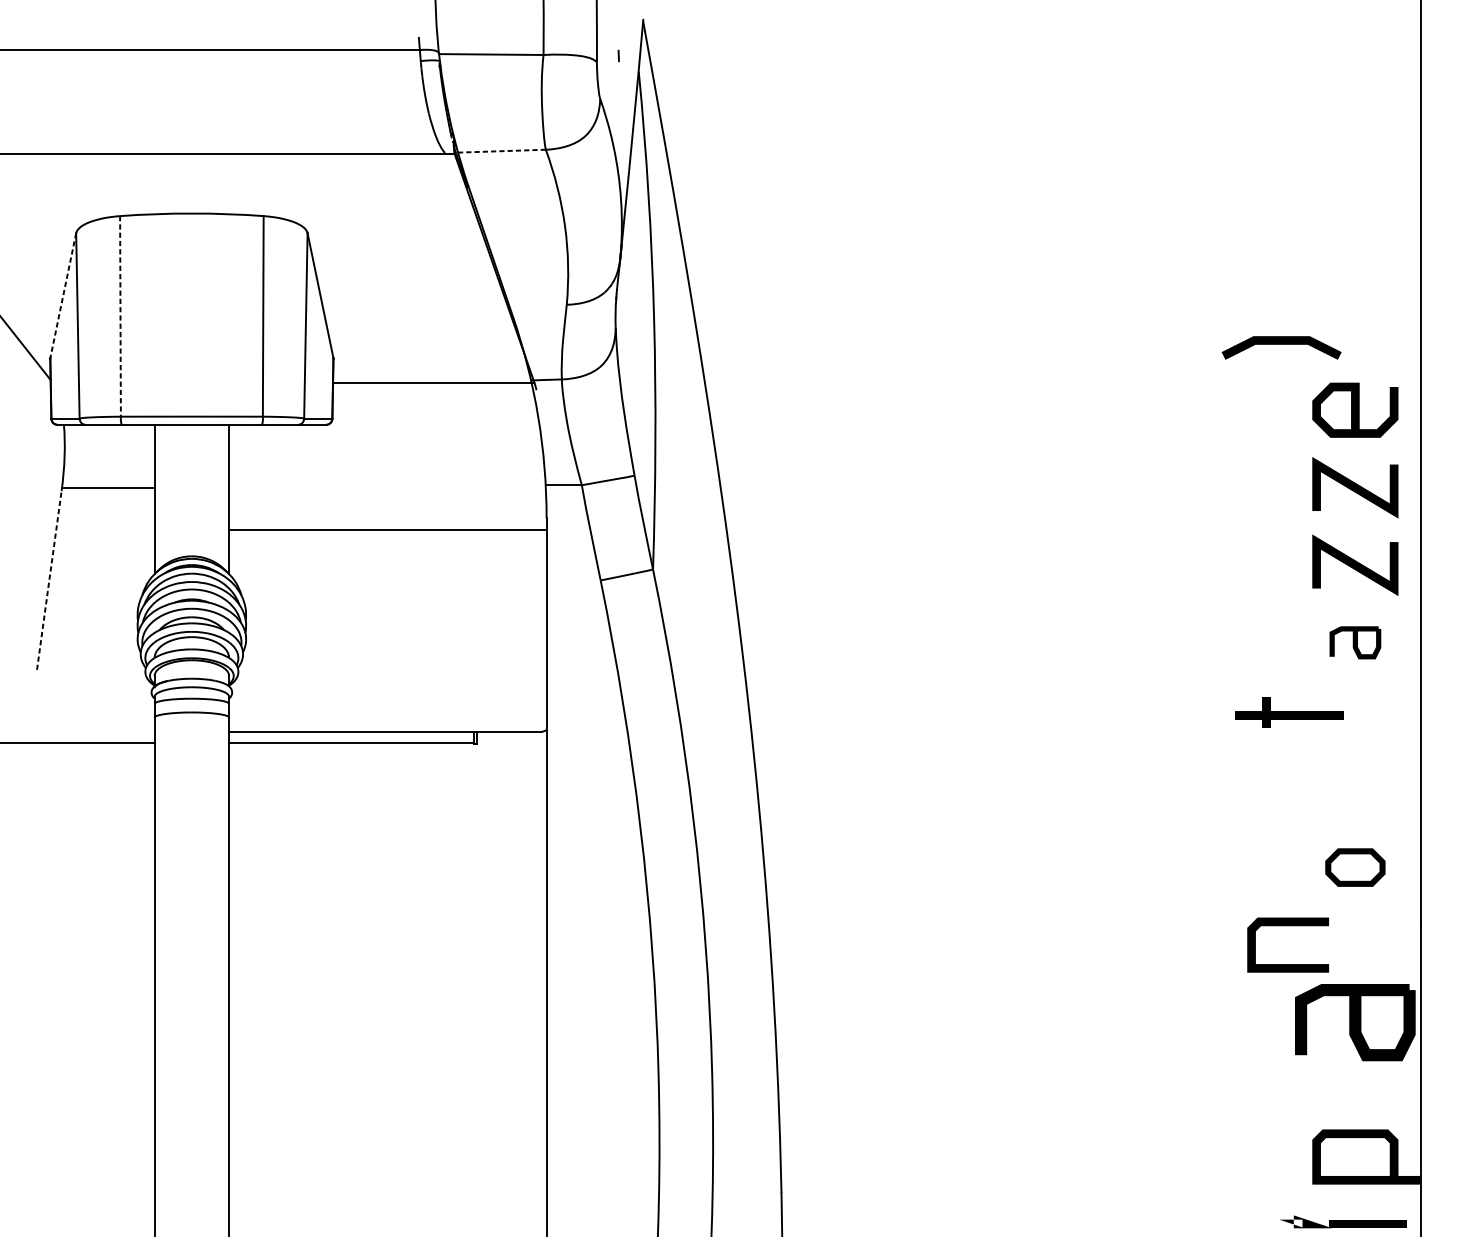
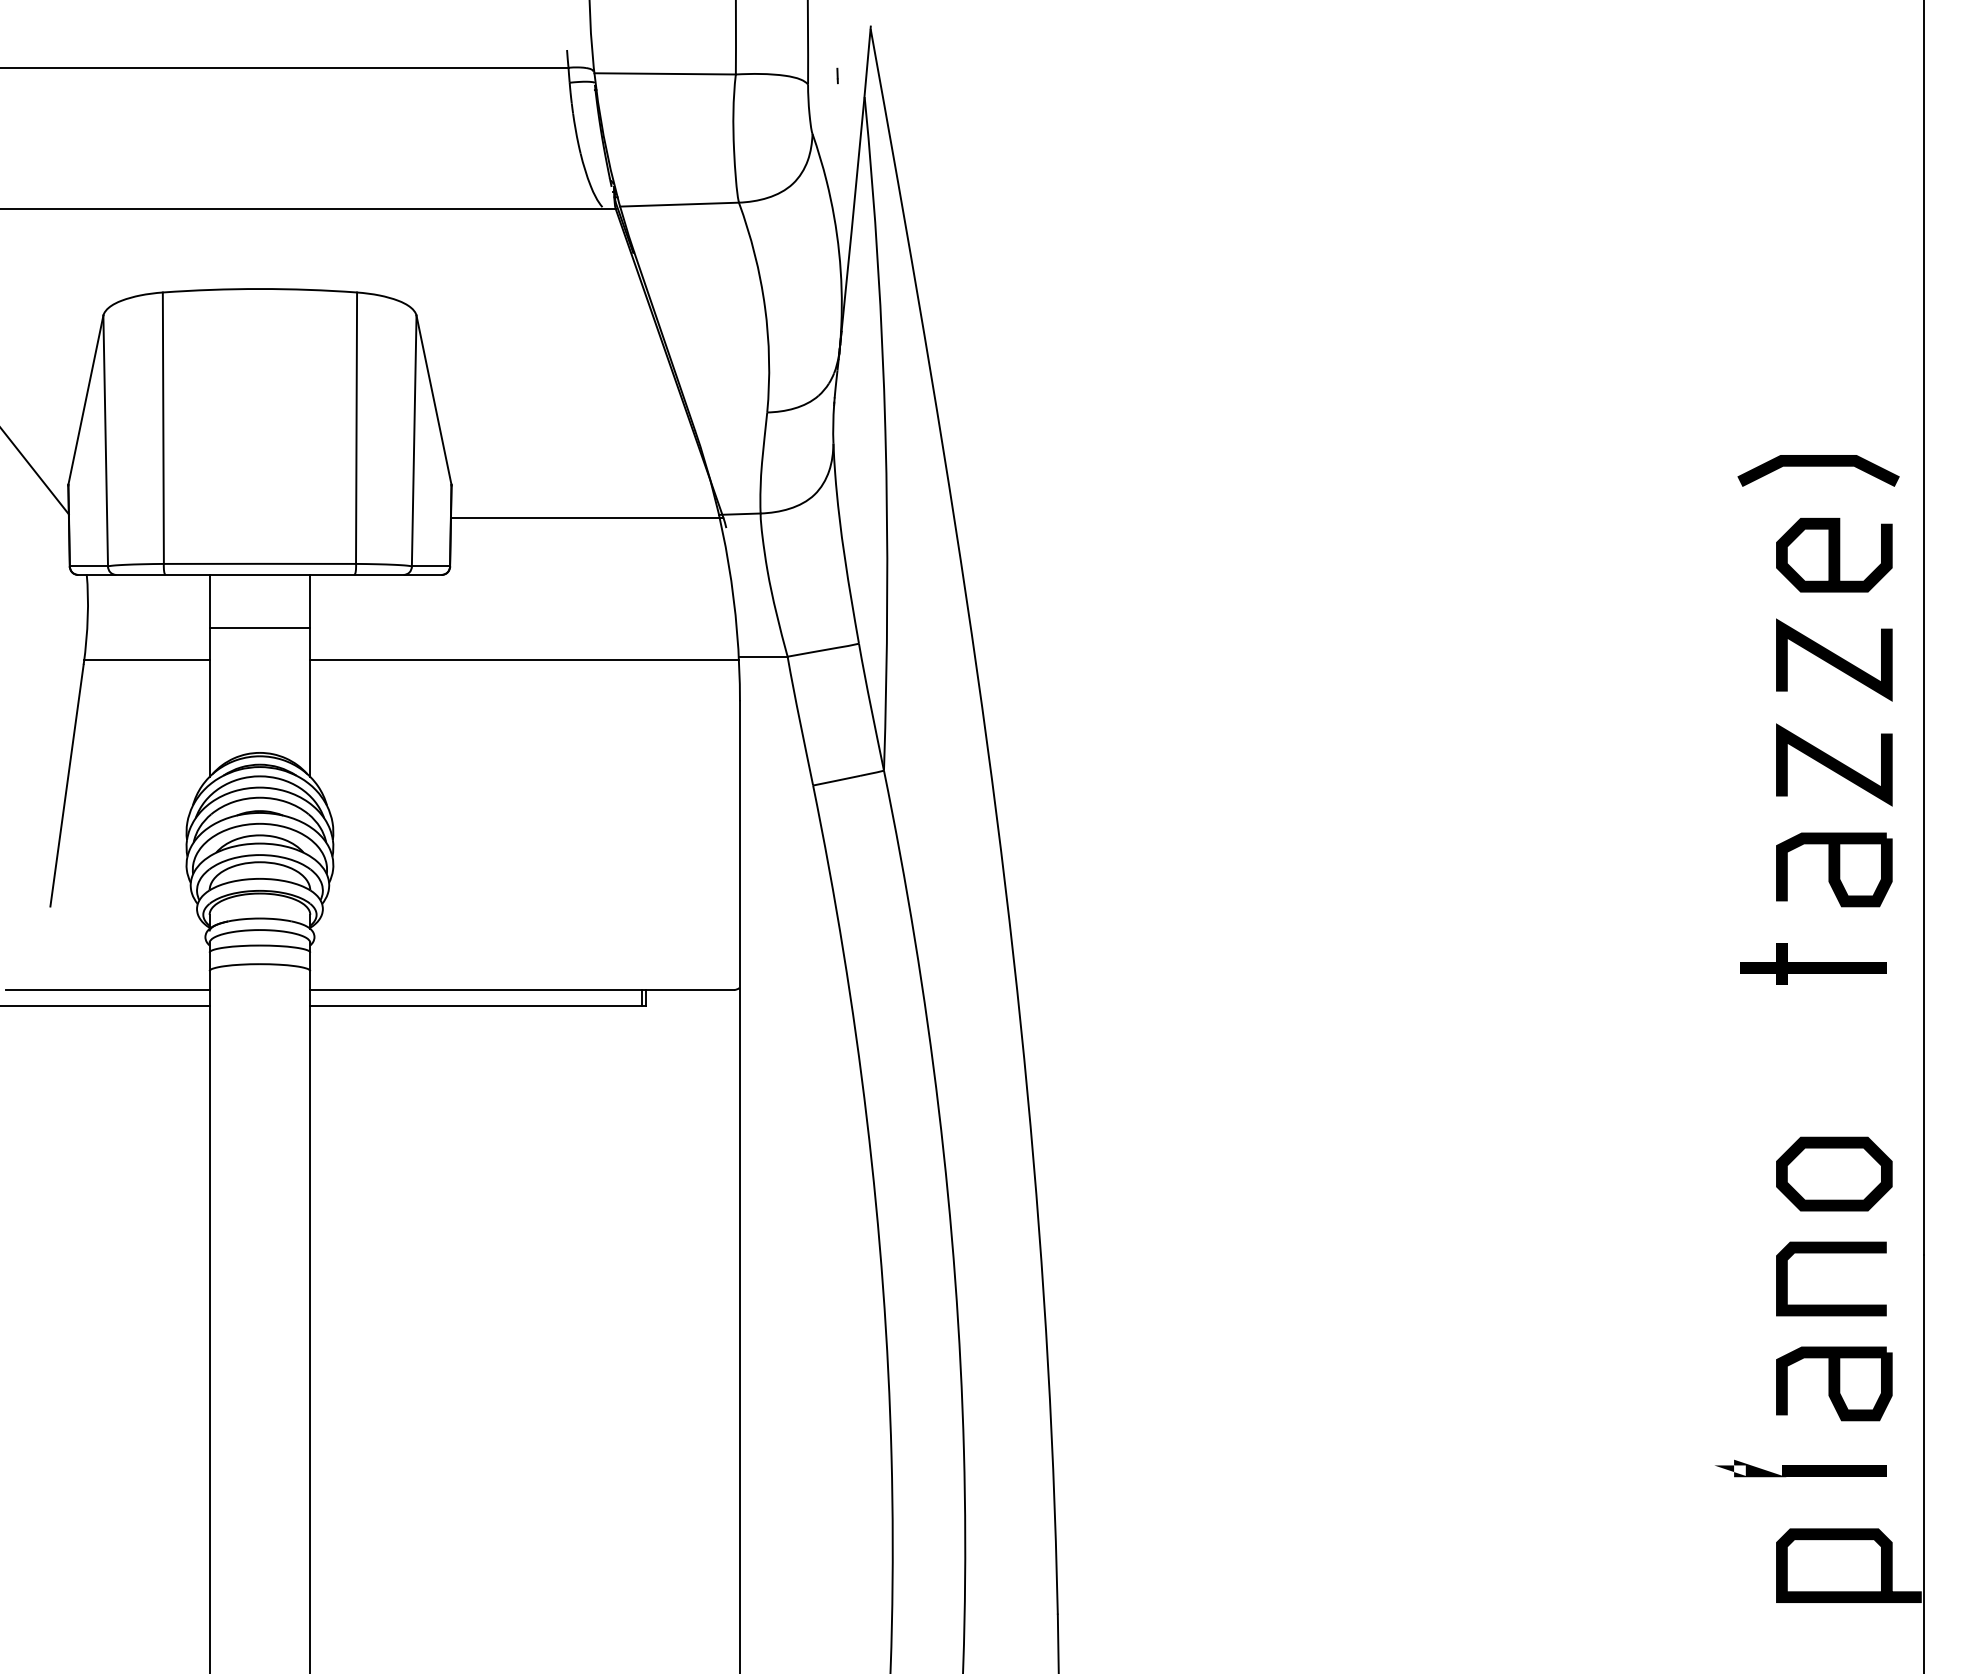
line: (501, 151) -> (679, 204), dashed -> solid
line: (62, 295) -> (85, 400), dashed -> solid
line: (120, 316) -> (163, 428), dashed -> solid
line: (1281, 344) -> (1818, 466), moved
line: (191, 463) -> (259, 627), added
line: (387, 529) -> (524, 659), moved
line: (49, 580) -> (67, 785), dashed -> solid
part: (1355, 642) -> (1834, 869), size x1.67
part: (1289, 711) -> (1813, 963), moved
line: (79, 731) -> (107, 989), added
part: (1355, 867) -> (1834, 1173), size x1.43
line: (1288, 926) -> (1831, 1253), moved
part: (1355, 1022) -> (1834, 1383), size x0.71
part: (1342, 1221) -> (1800, 1468), moved

